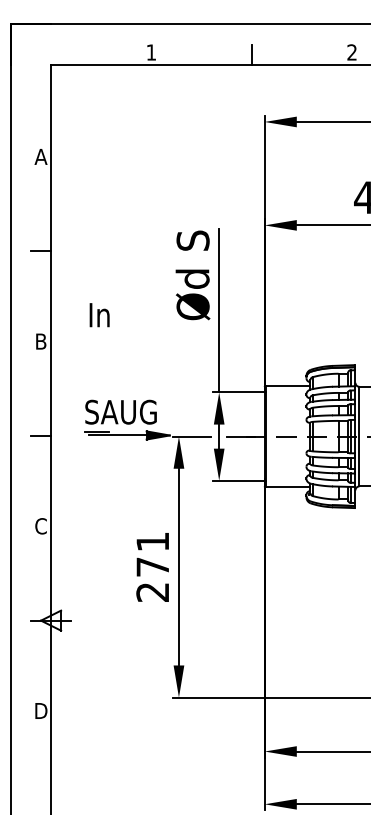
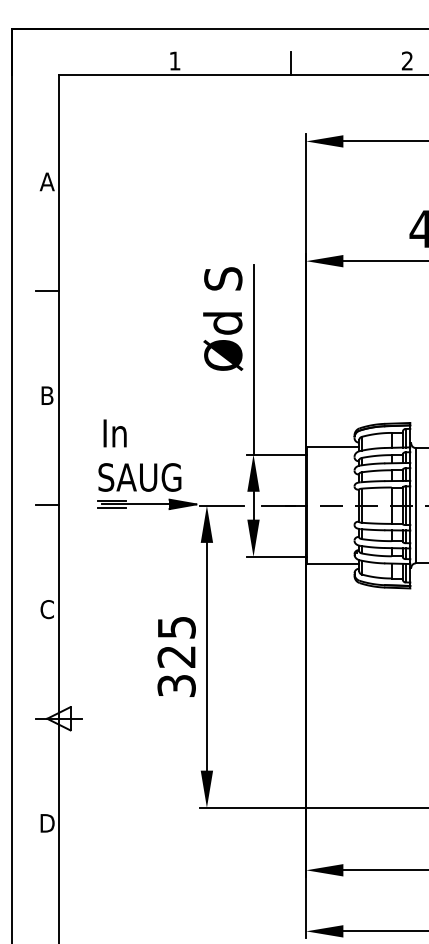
text: (99, 315) -> (114, 433), moved
line: (96, 438) -> (111, 507), added
text: (152, 566) -> (176, 656), 271 -> 325

